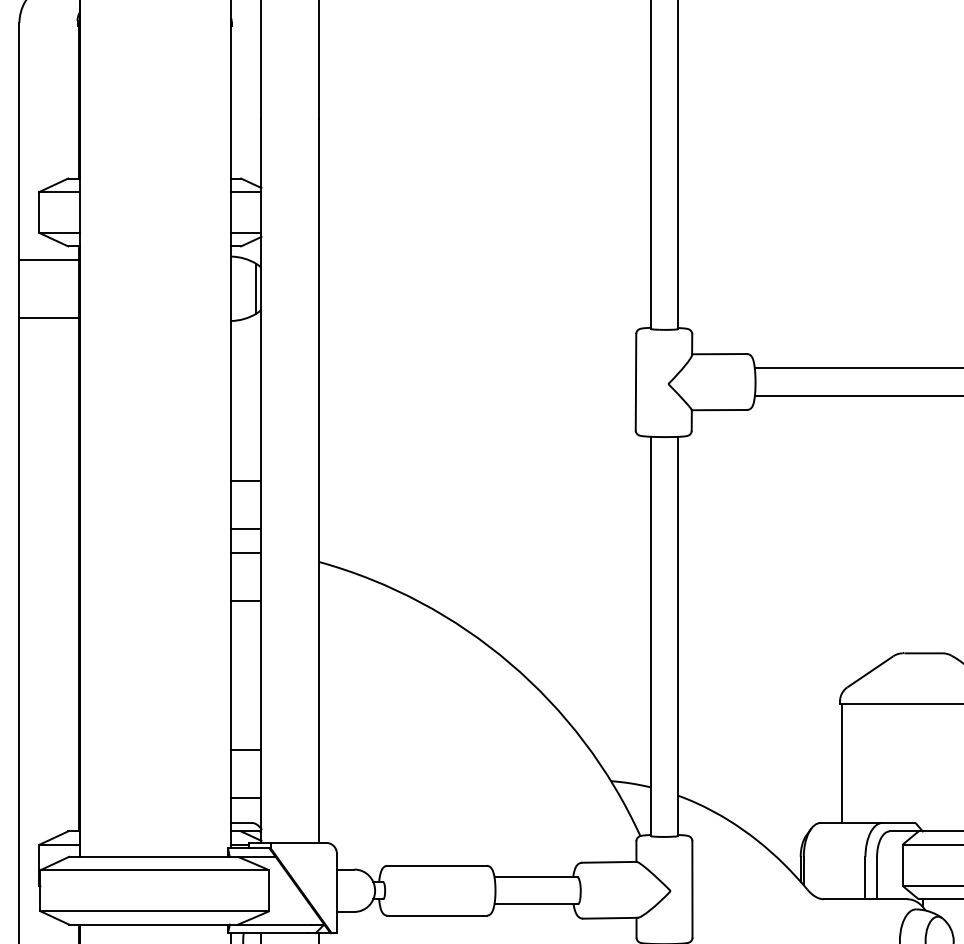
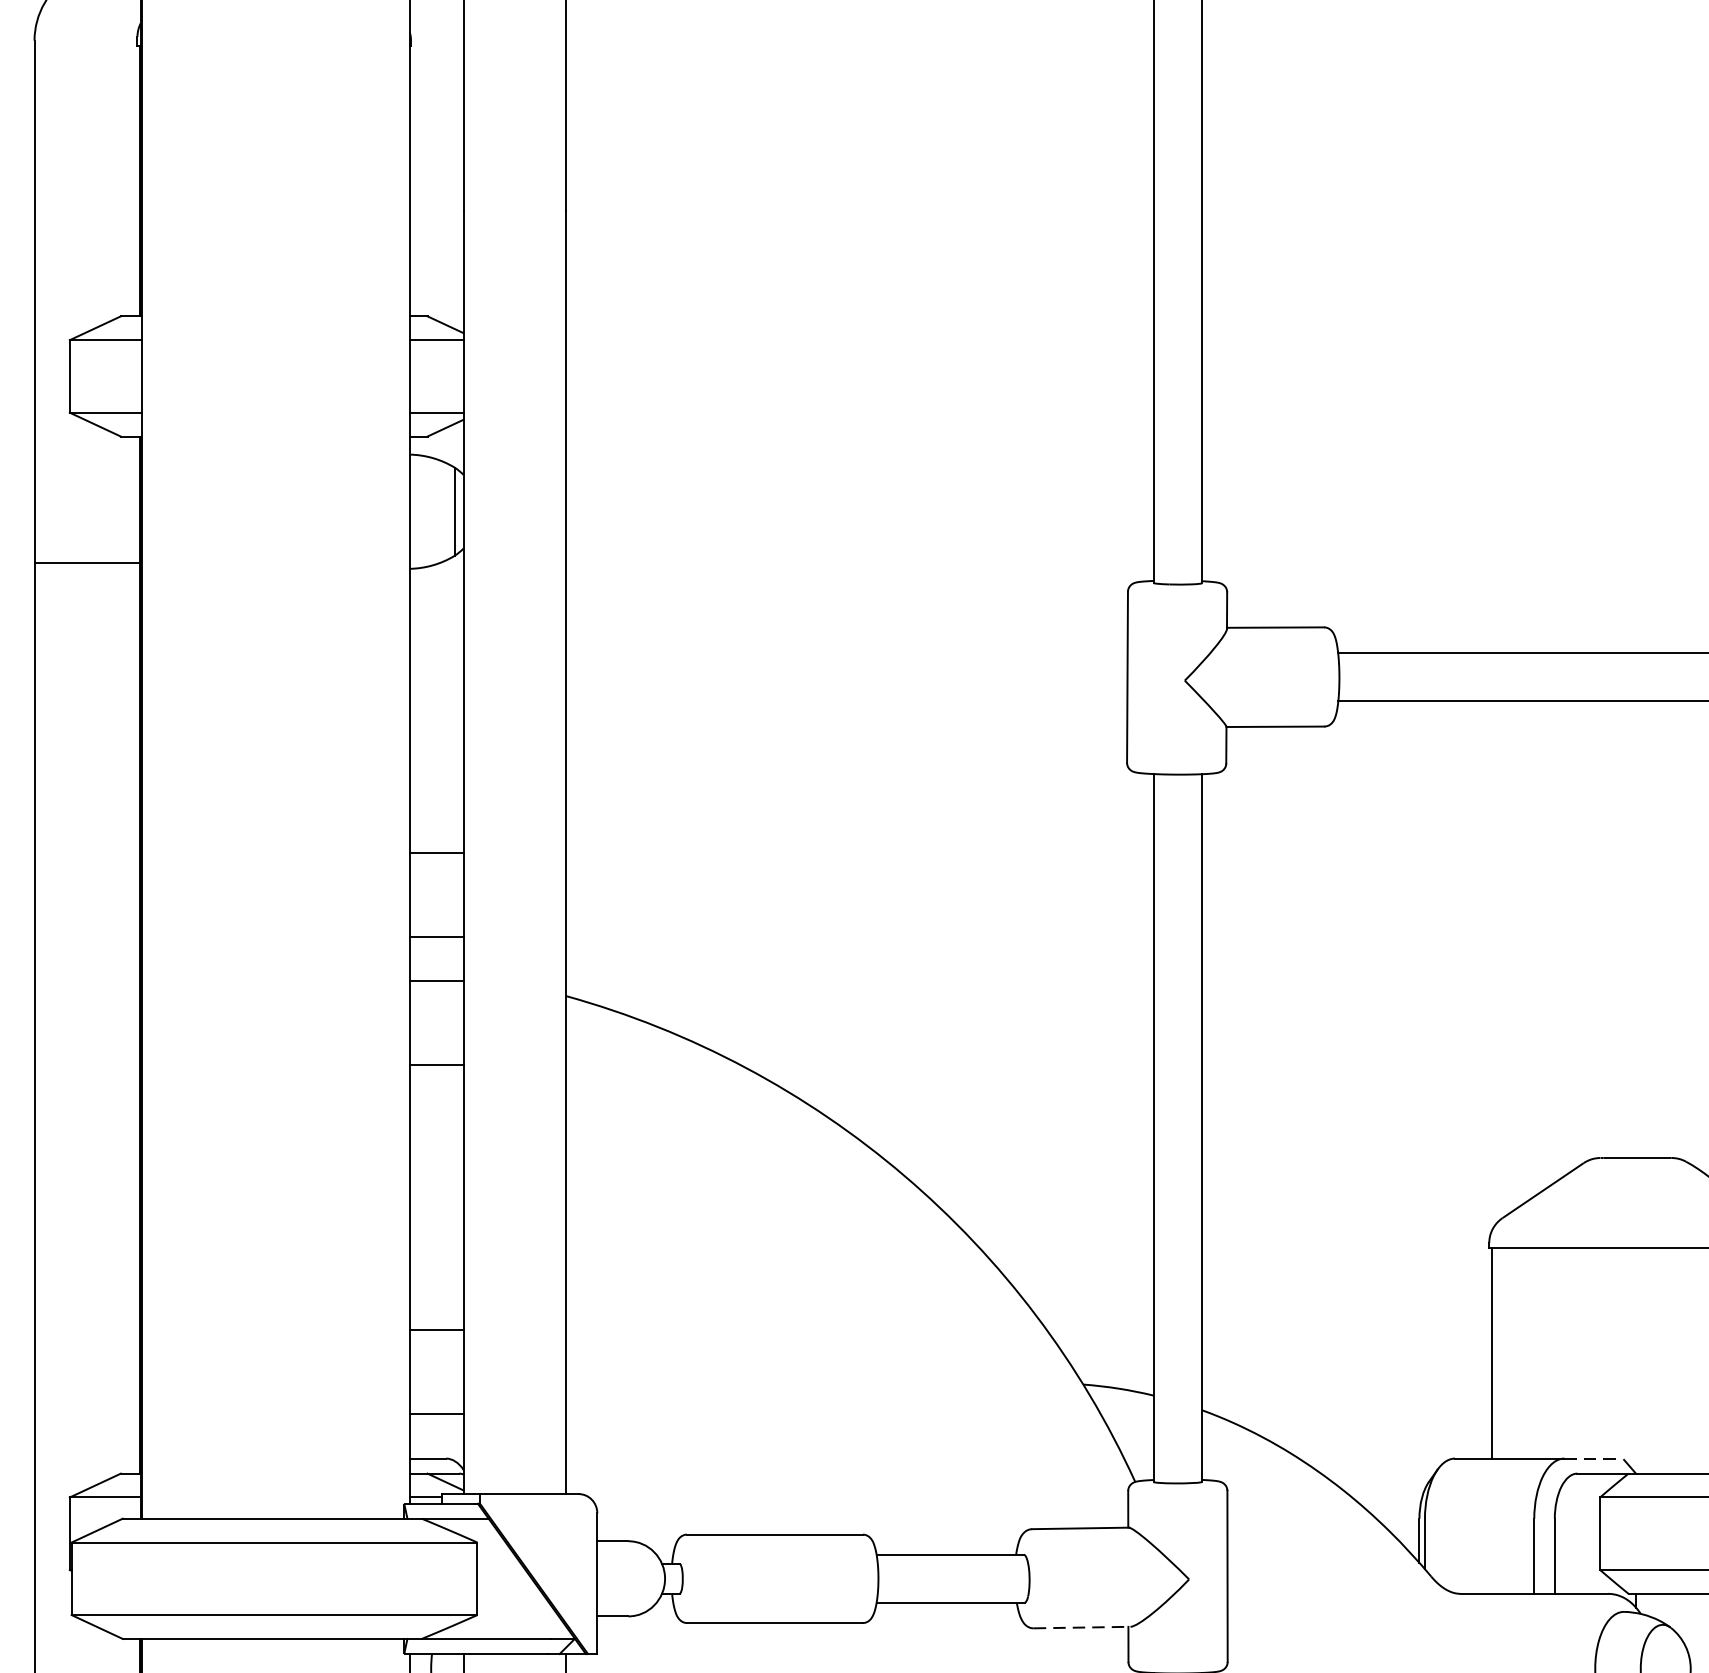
line: (49, 259) -> (87, 459), removed
line: (899, 822) -> (1594, 1457), solid -> dashed
line: (610, 918) -> (1082, 1628), solid -> dashed

